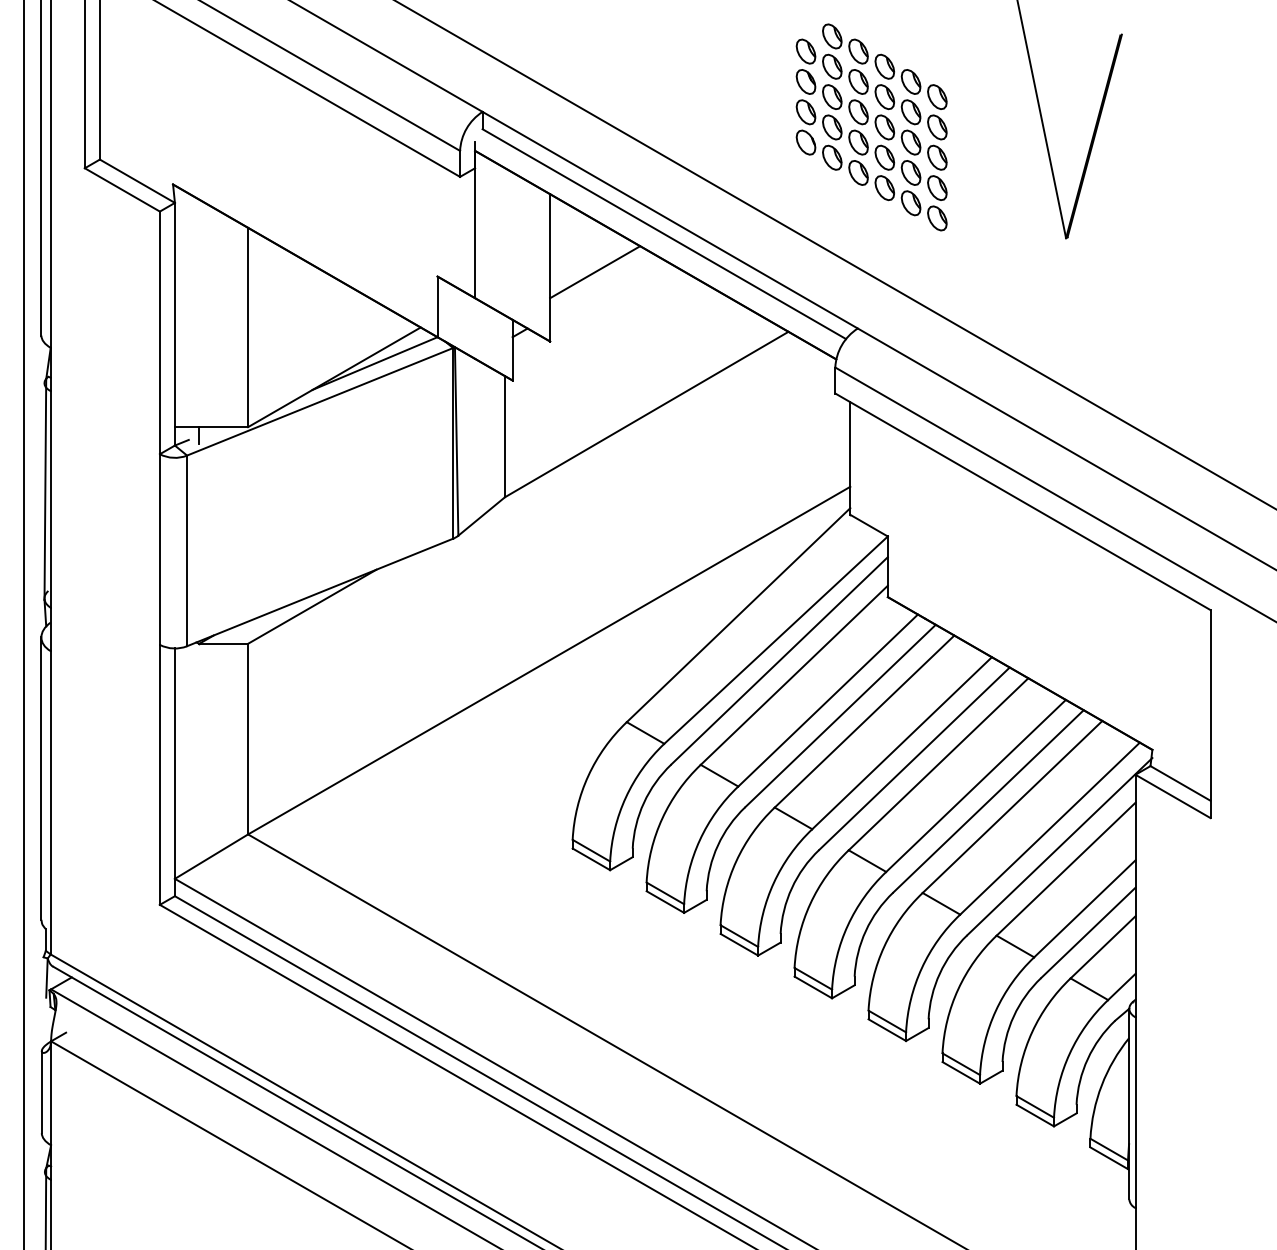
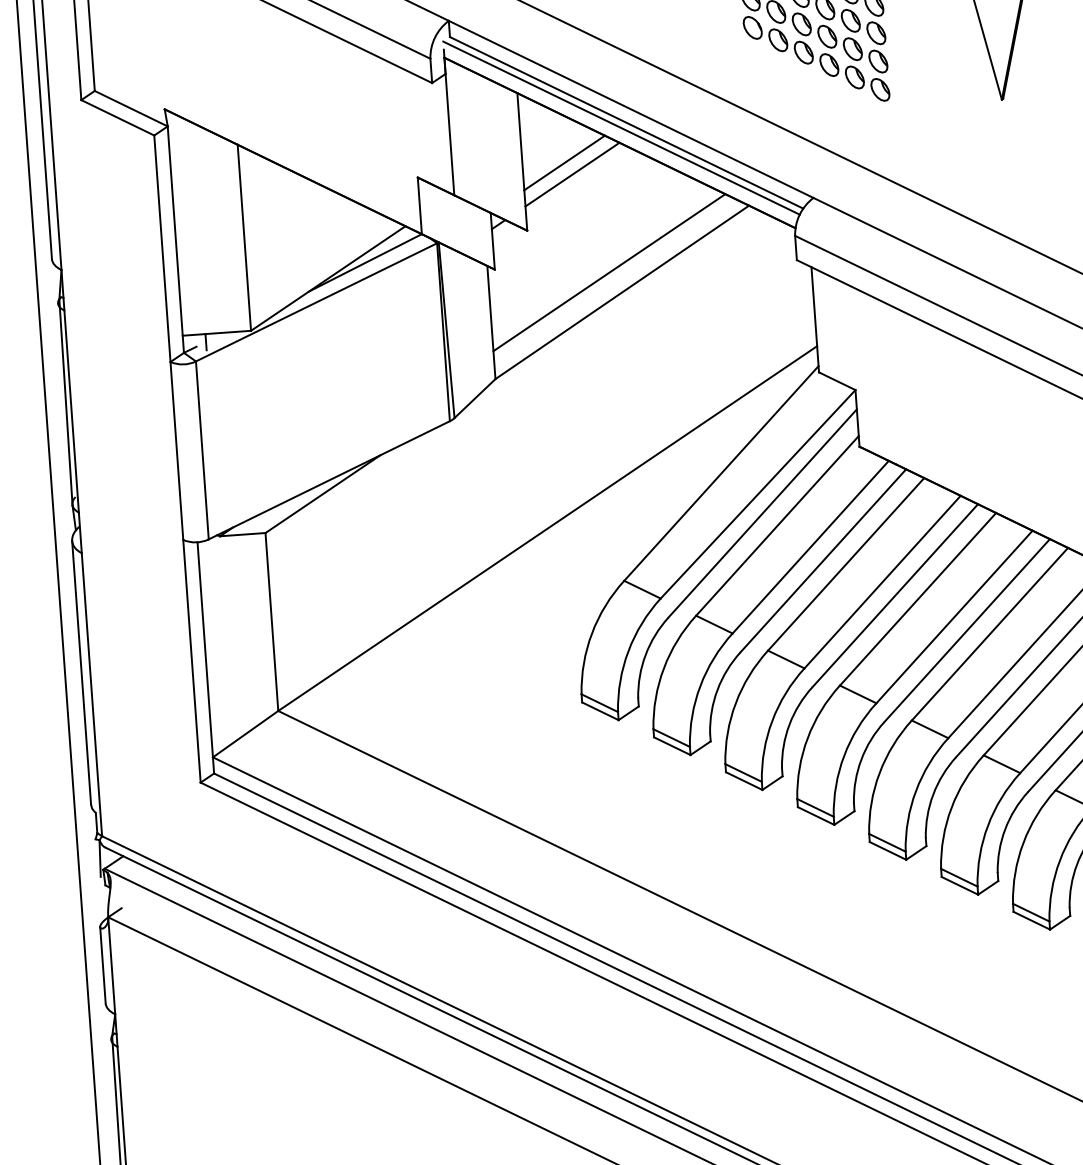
line: (658, 239) -> (621, 128), added
line: (602, 284) -> (572, 173), added
line: (634, 392) -> (609, 272), added

